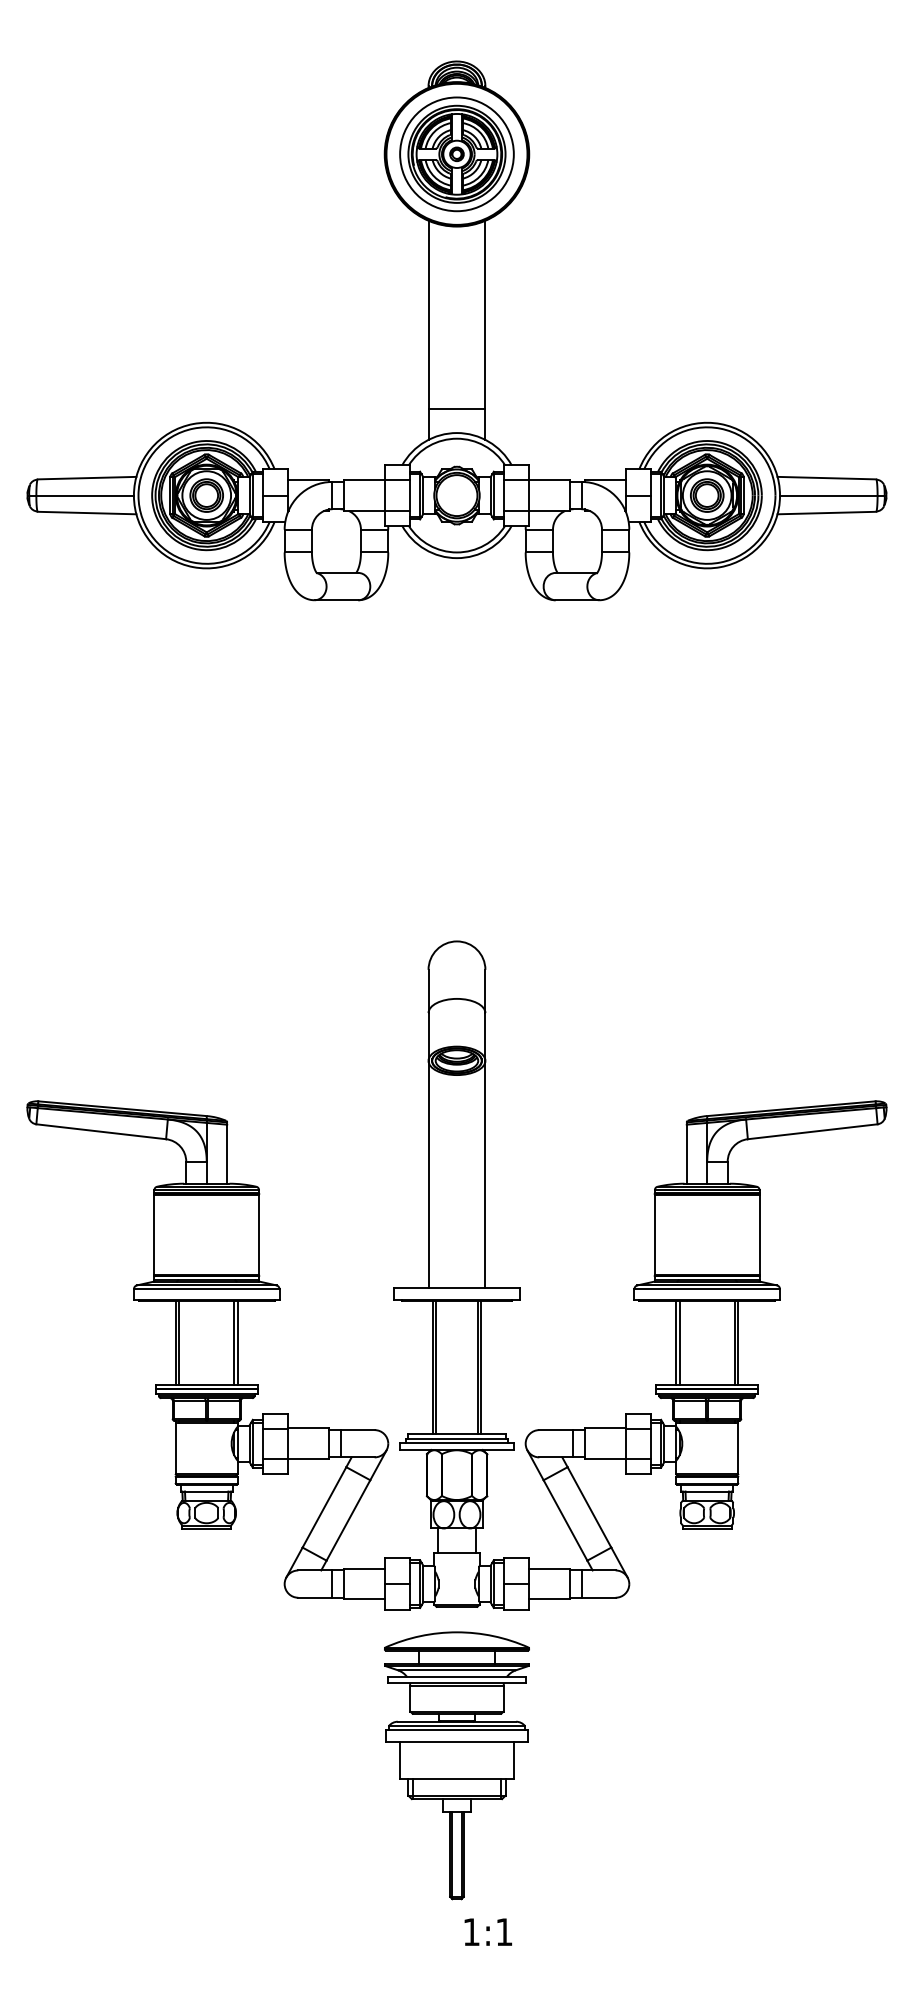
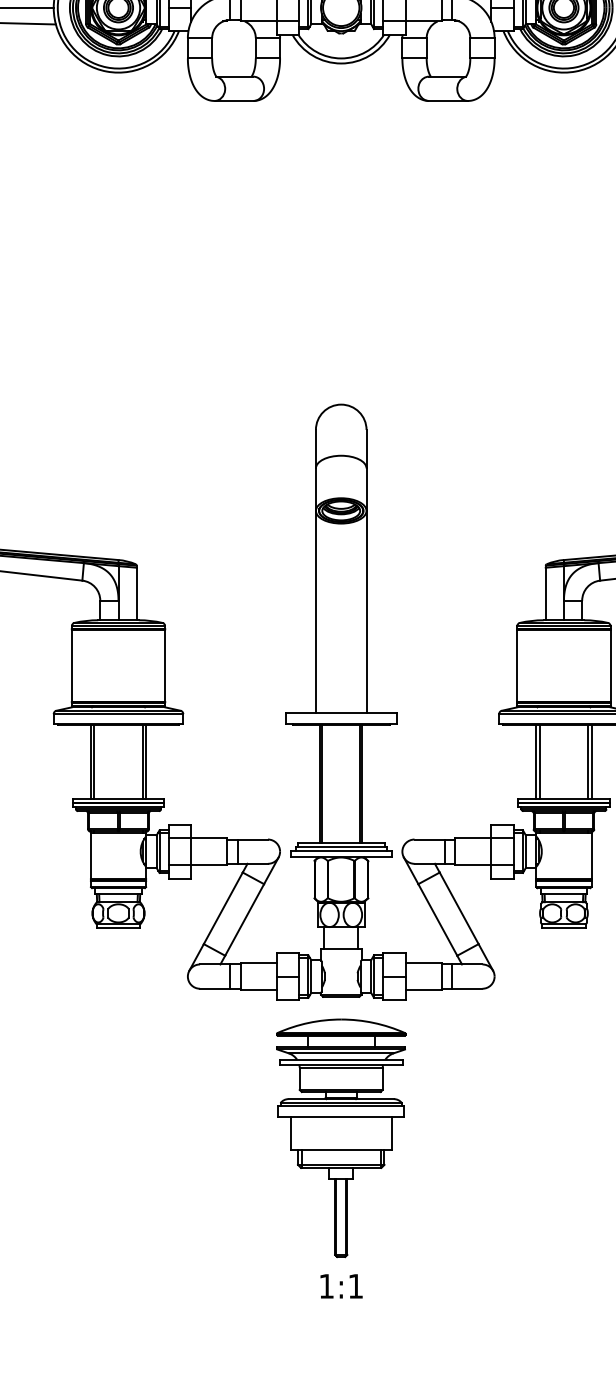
text: (487, 1931) -> (340, 1285), moved

